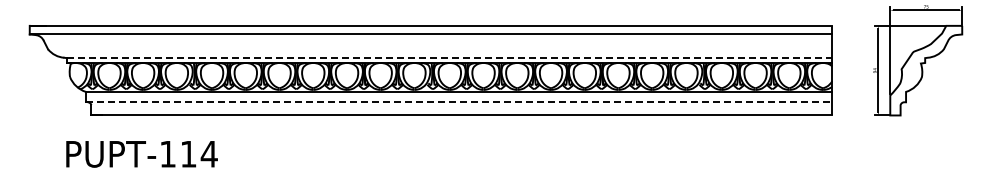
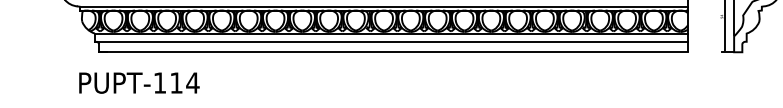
line: (449, 58) -> (383, 6), dashed -> solid
line: (459, 102) -> (391, 41), dashed -> solid

